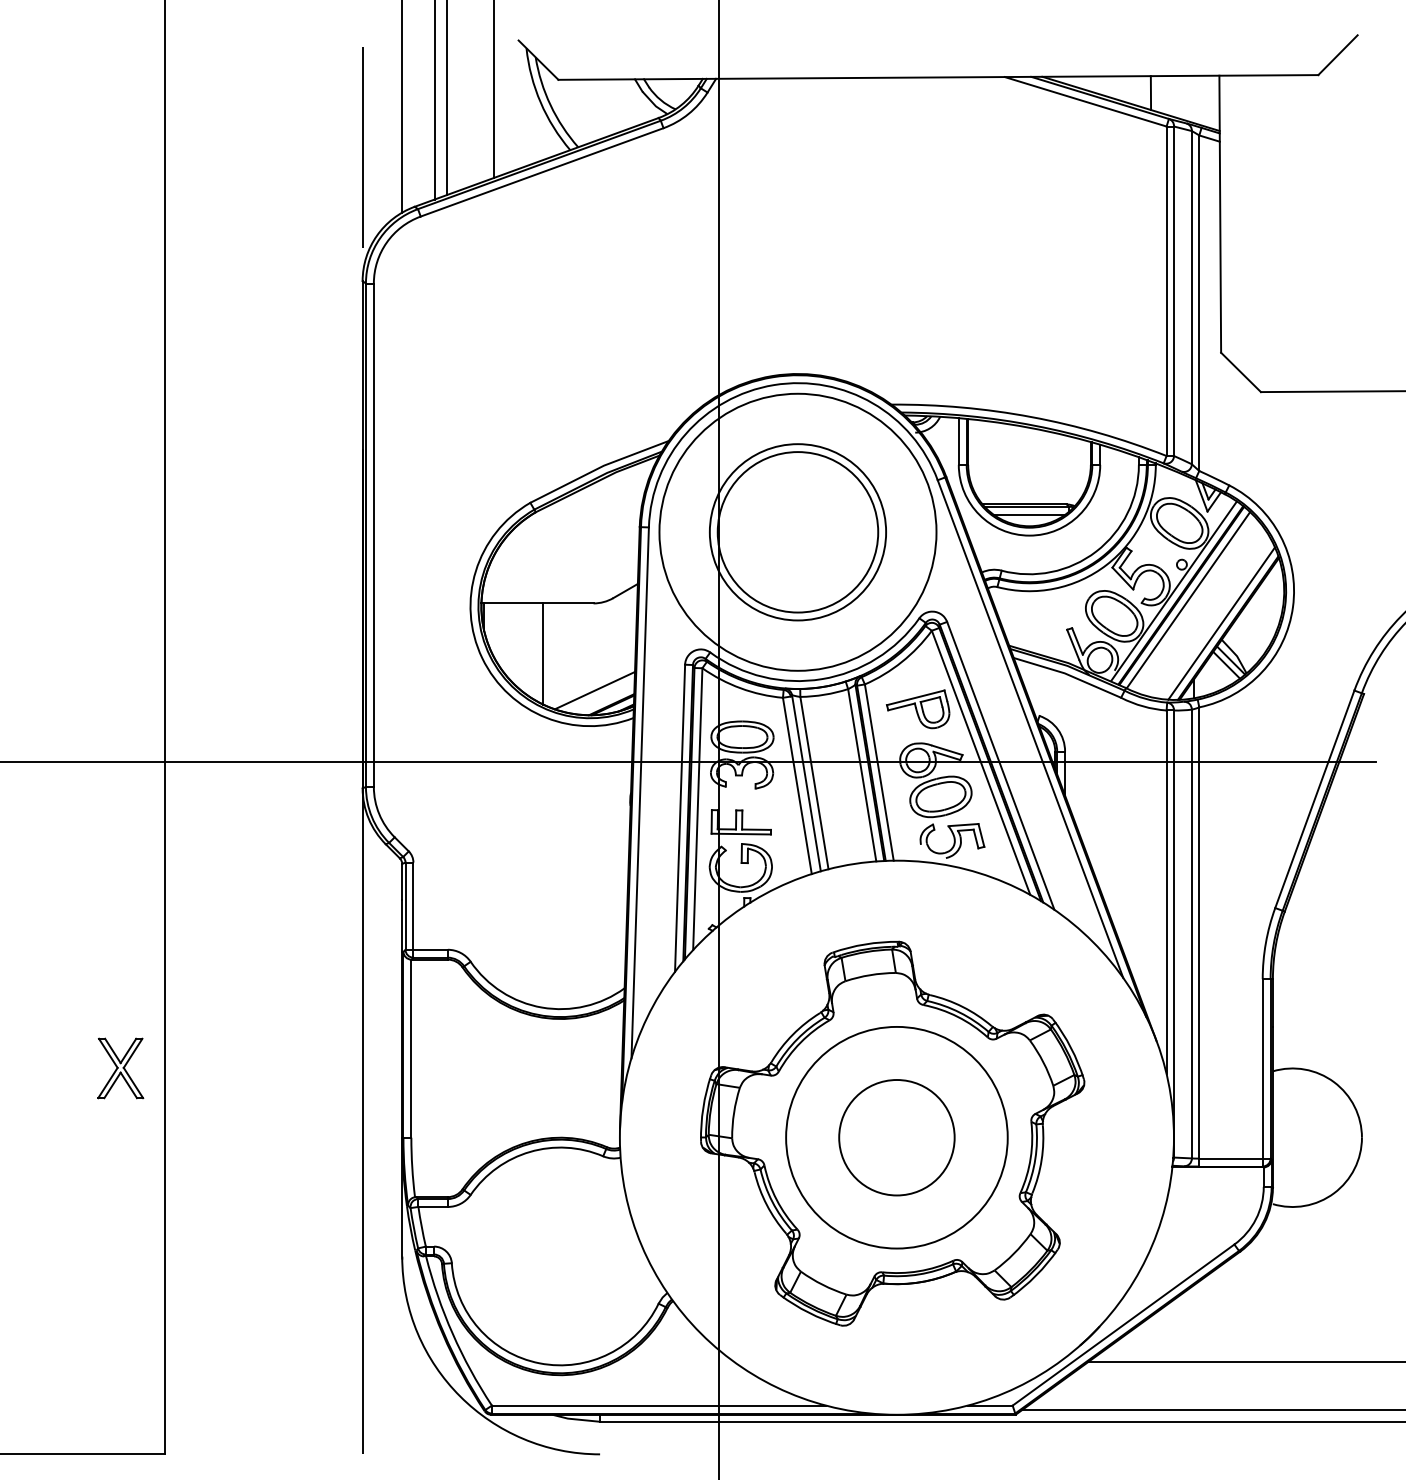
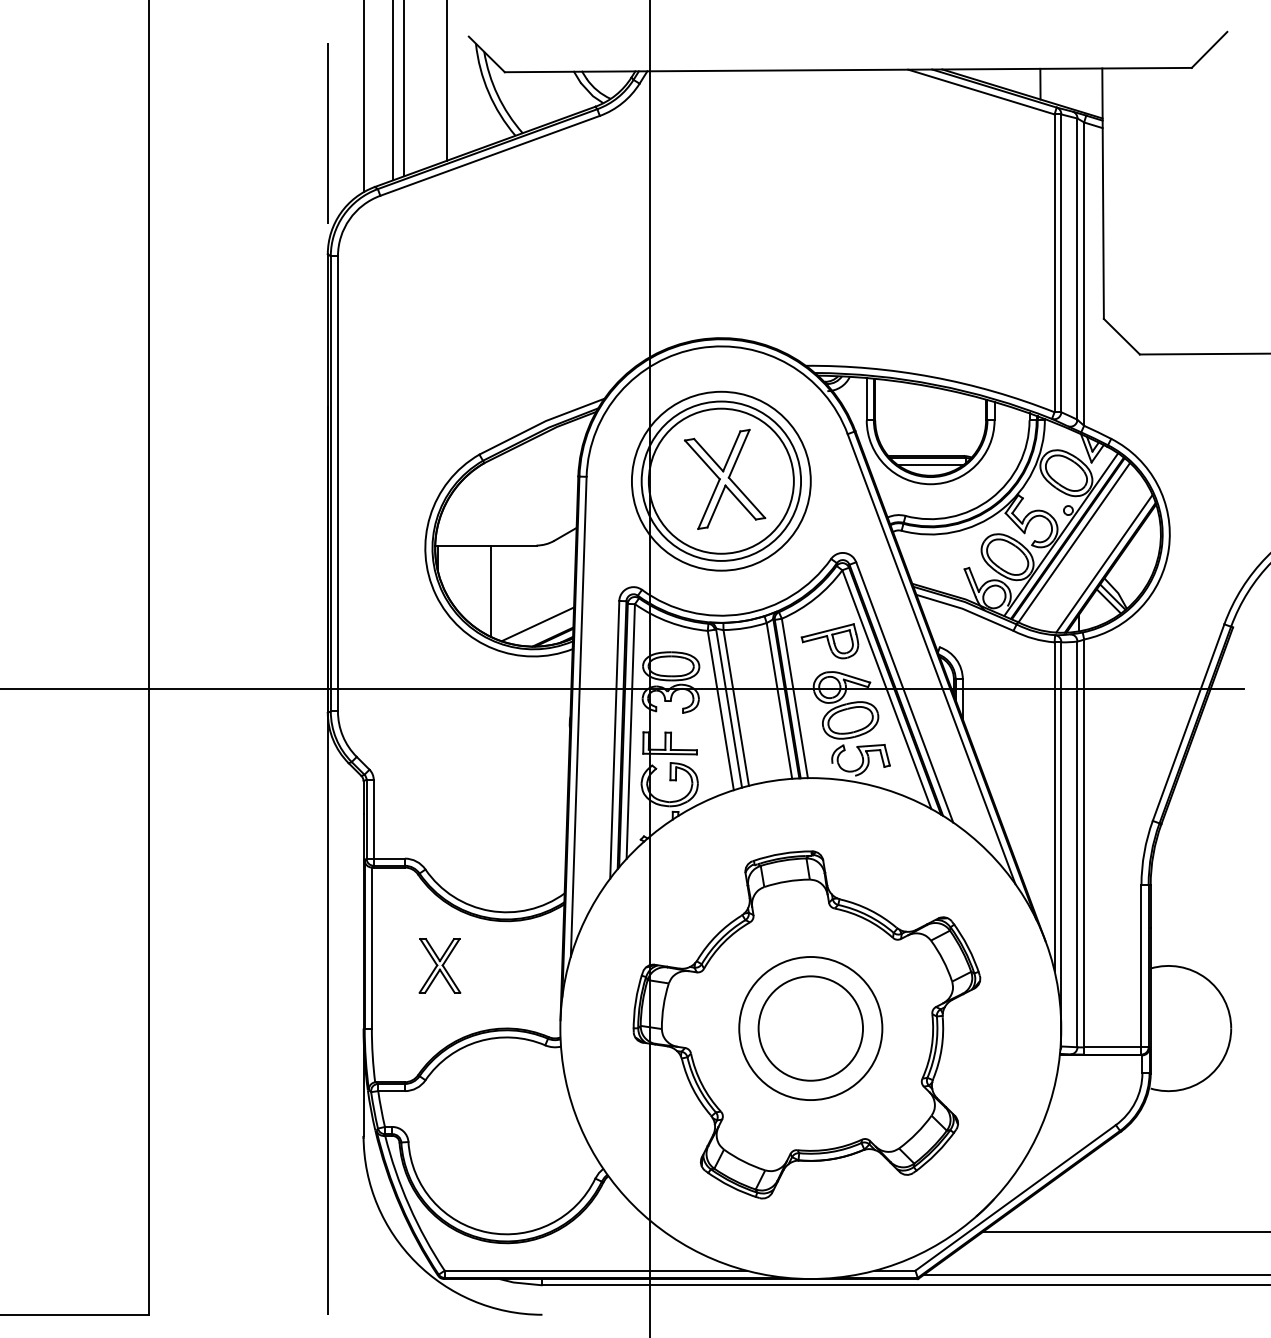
part: (801, 530) -> (724, 479), added
circle: (797, 532) -> (720, 481), size x0.71
part: (120, 1068) -> (439, 965), moved
circle: (896, 1137) -> (810, 1028), size x0.71

